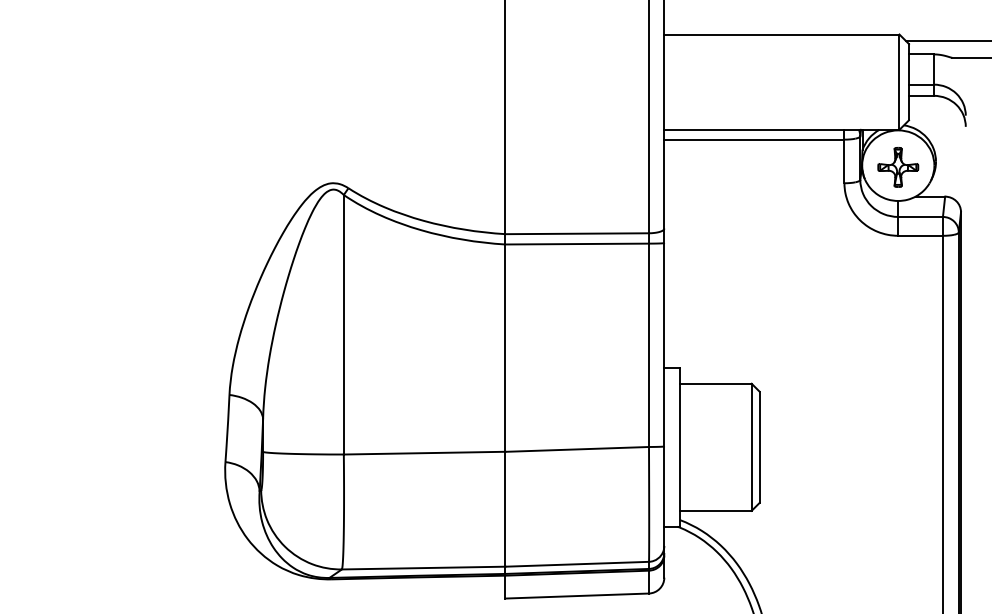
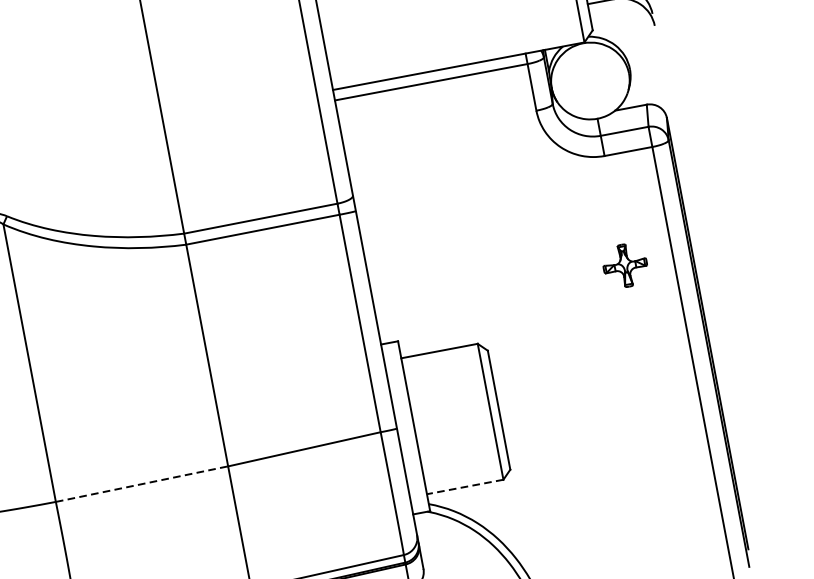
part: (898, 167) -> (625, 265), moved
line: (424, 453) -> (141, 484), solid -> dashed
line: (715, 510) -> (464, 486), solid -> dashed

